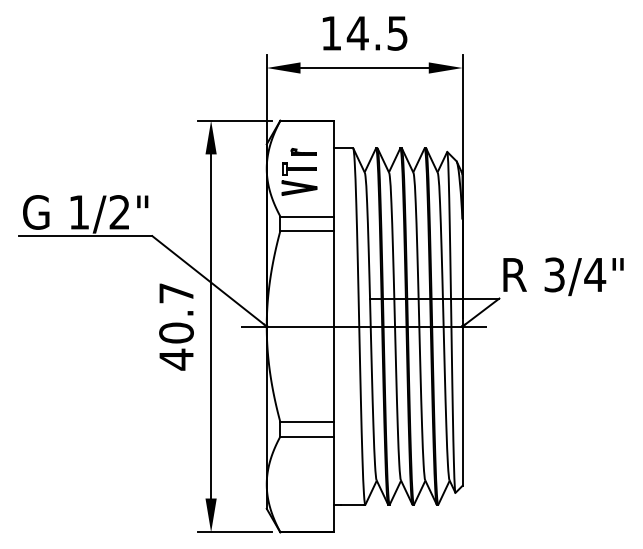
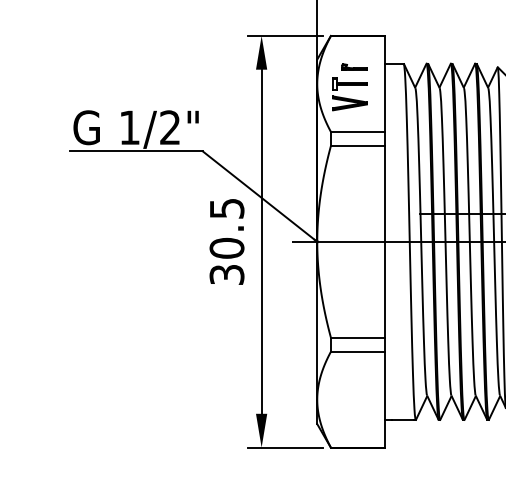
text: (176, 326) -> (227, 241), 40.7 -> 30.5

